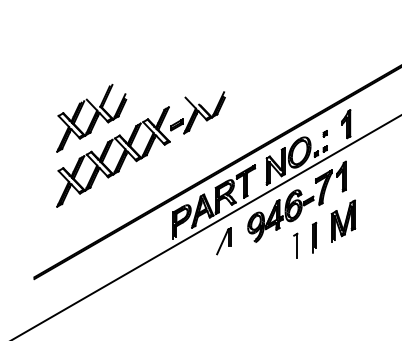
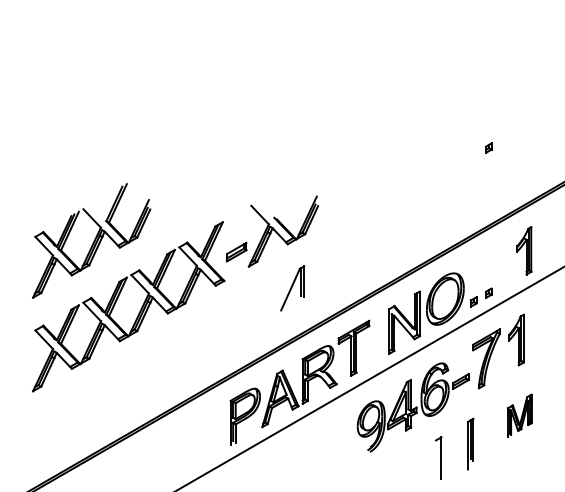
part: (324, 133) -> (487, 147), moved
part: (343, 220) -> (519, 414), size x0.6
part: (223, 241) -> (291, 288), moved

